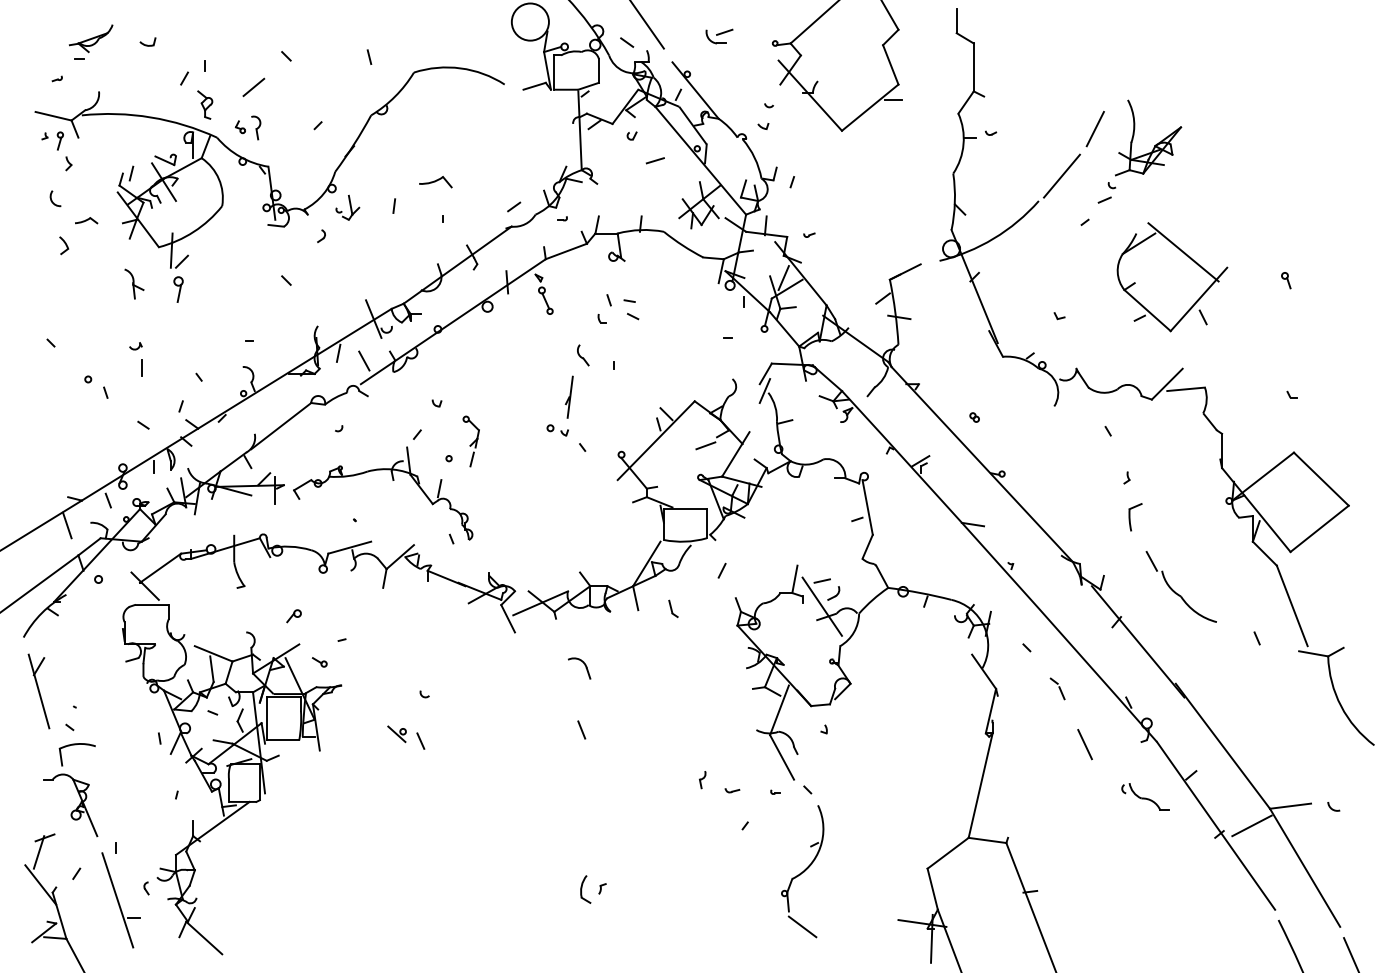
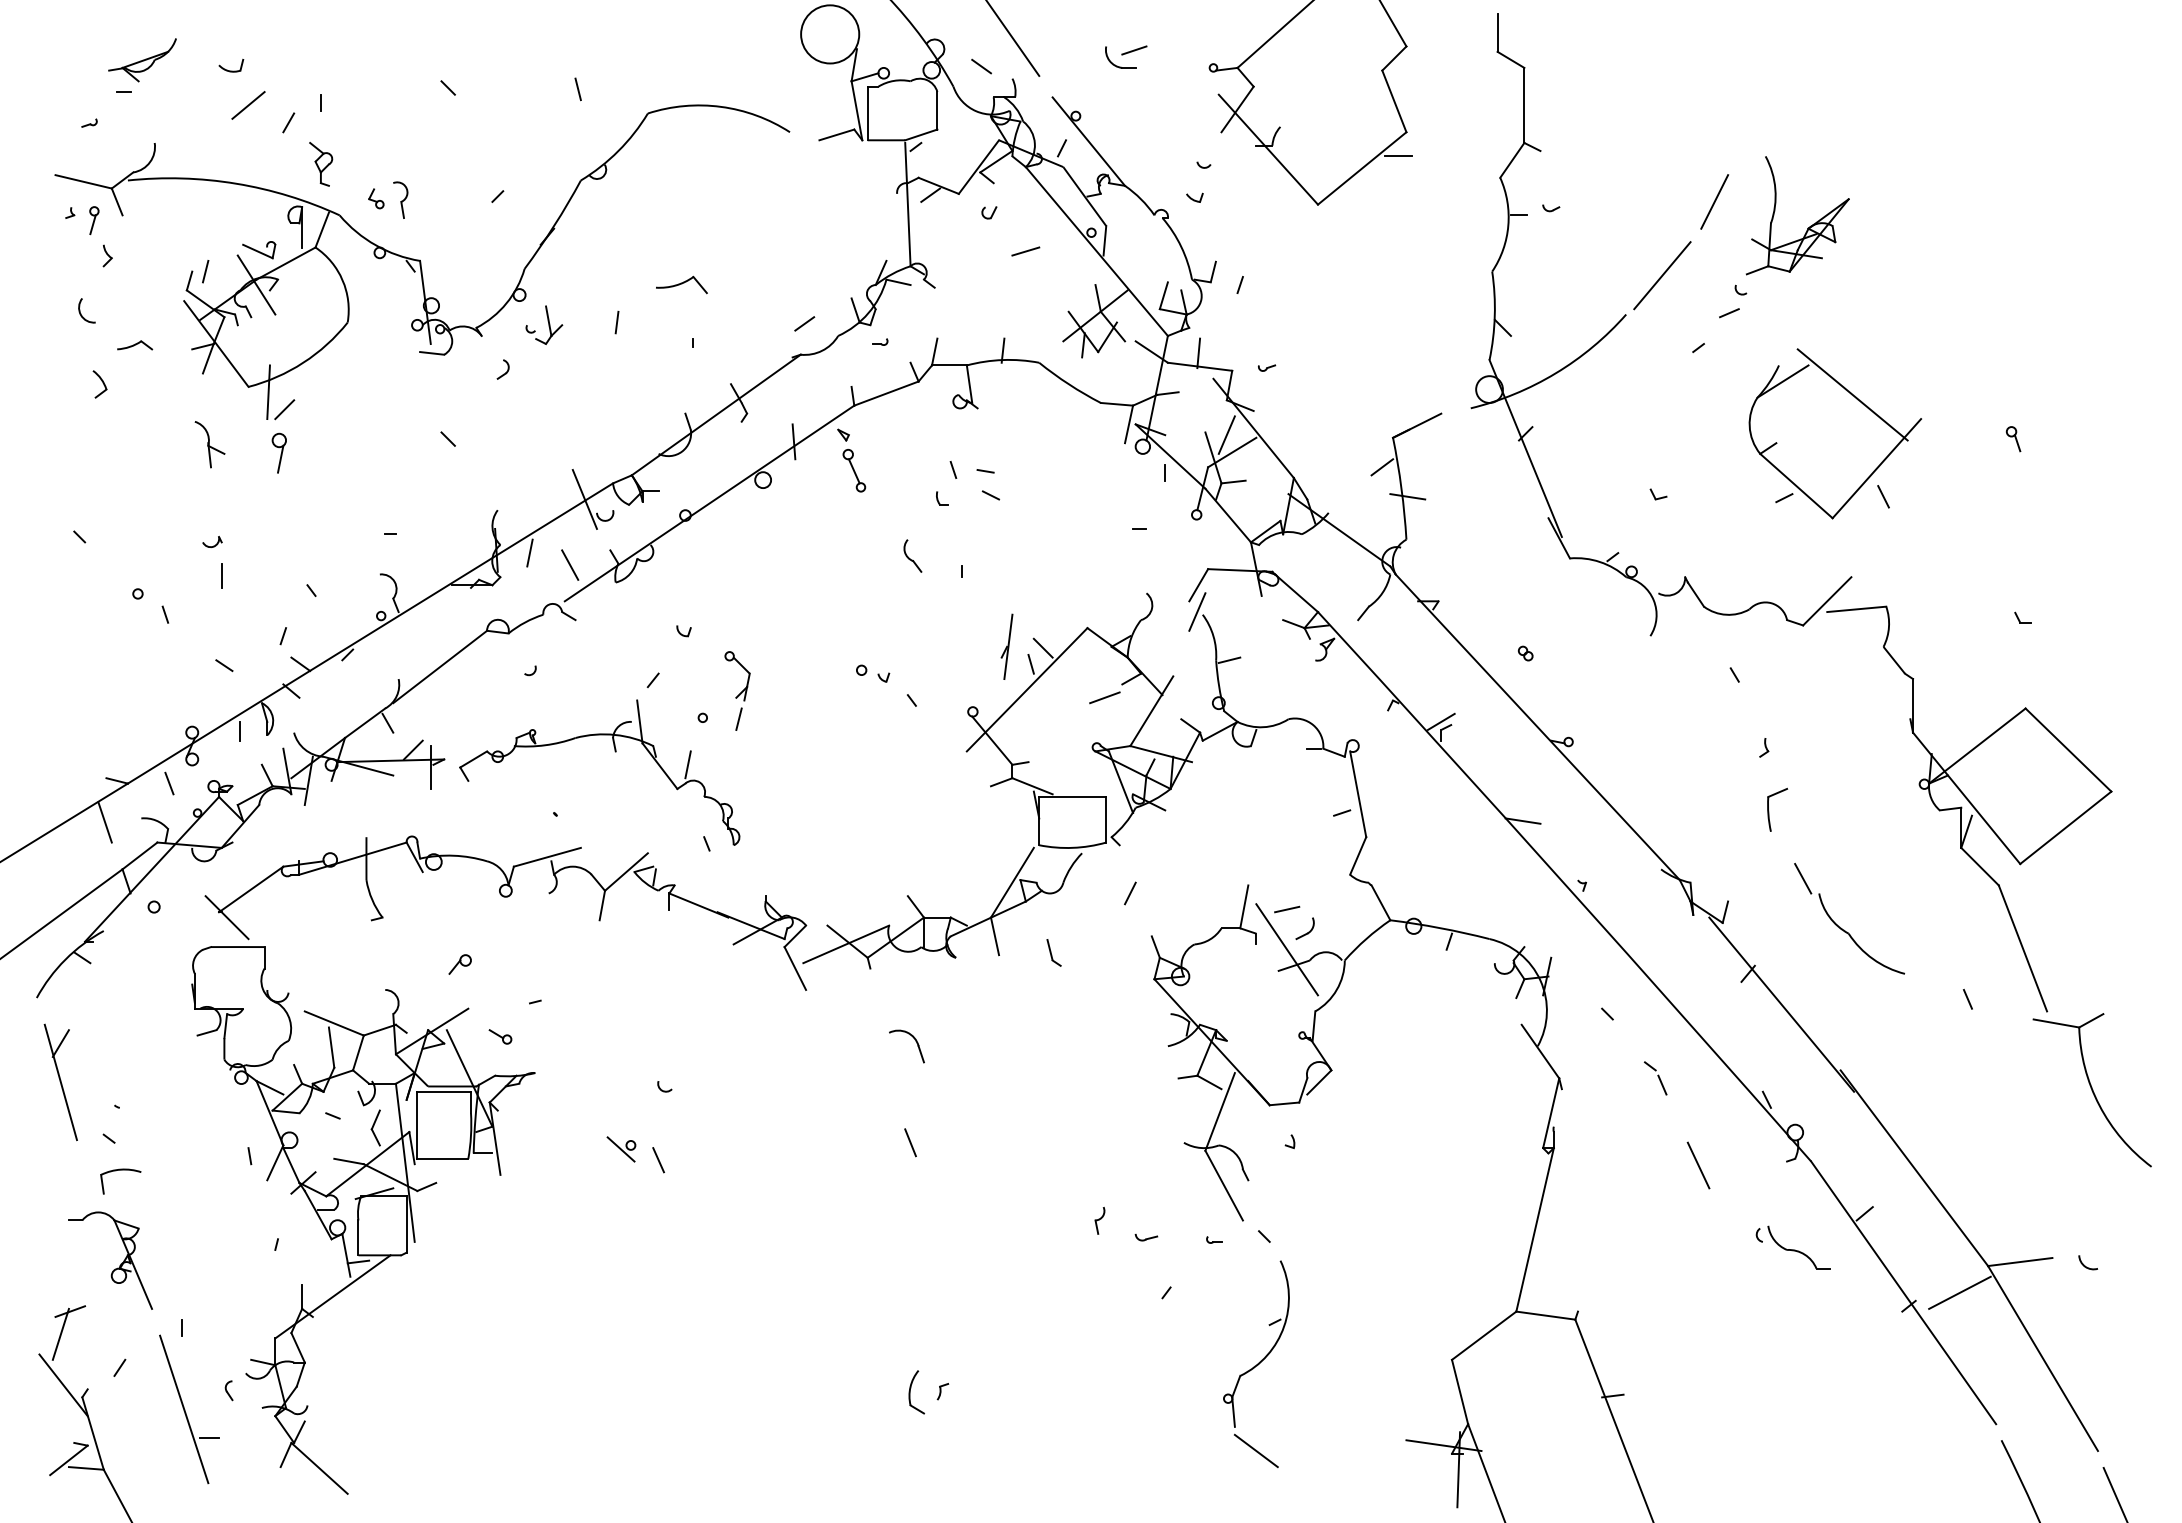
line: (253, 87) -> (247, 105), moved
part: (569, 396) -> (1007, 645), moved
part: (76, 754) -> (119, 1181), size x0.71

